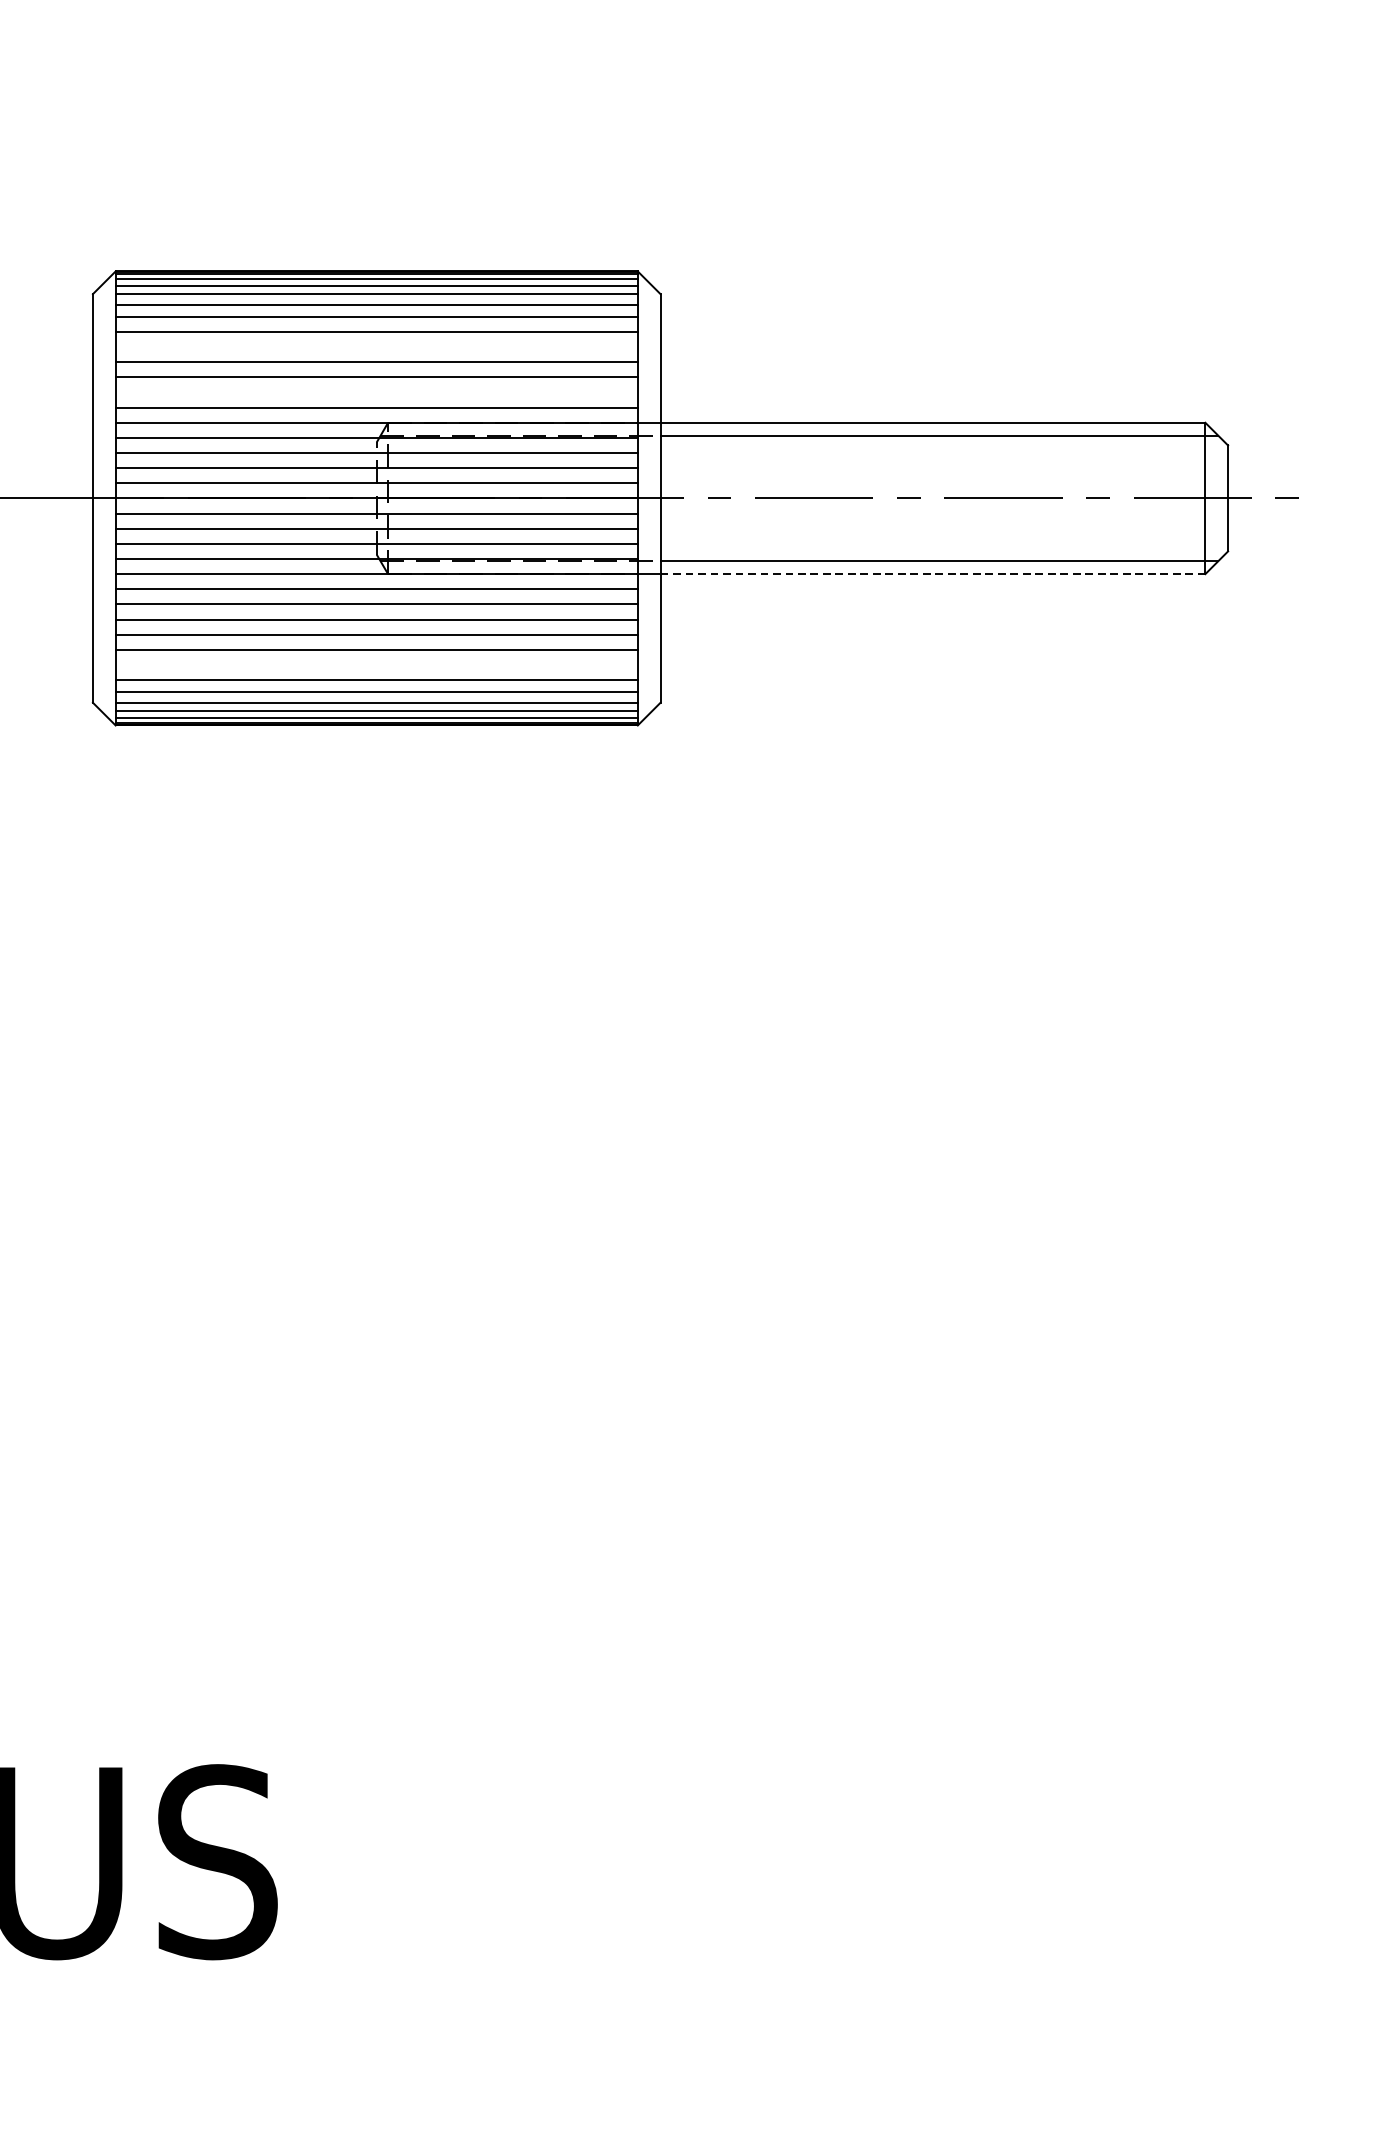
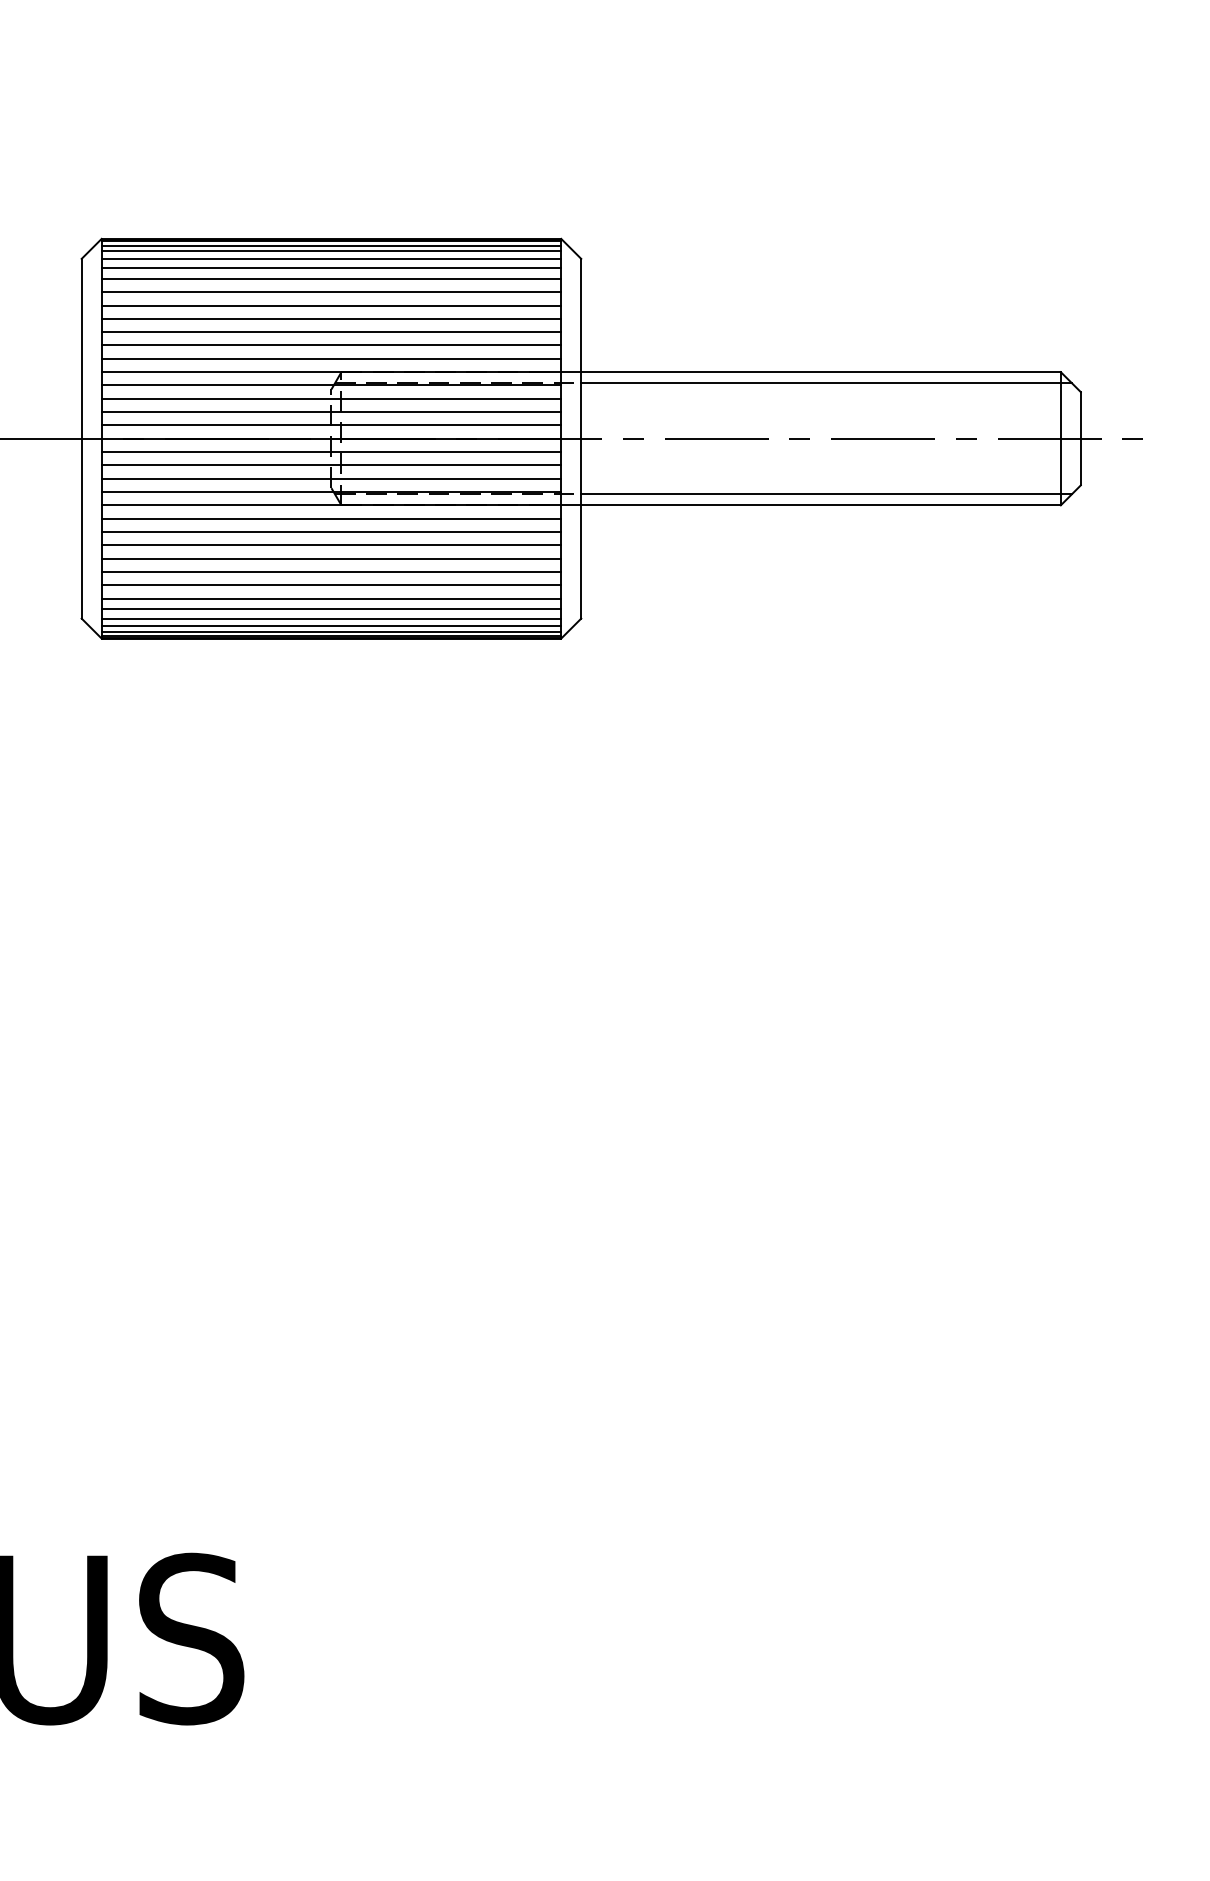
line: (376, 347) -> (331, 305), added
line: (376, 392) -> (331, 345), added
line: (933, 574) -> (821, 505), dashed -> solid
line: (376, 665) -> (331, 585), added

